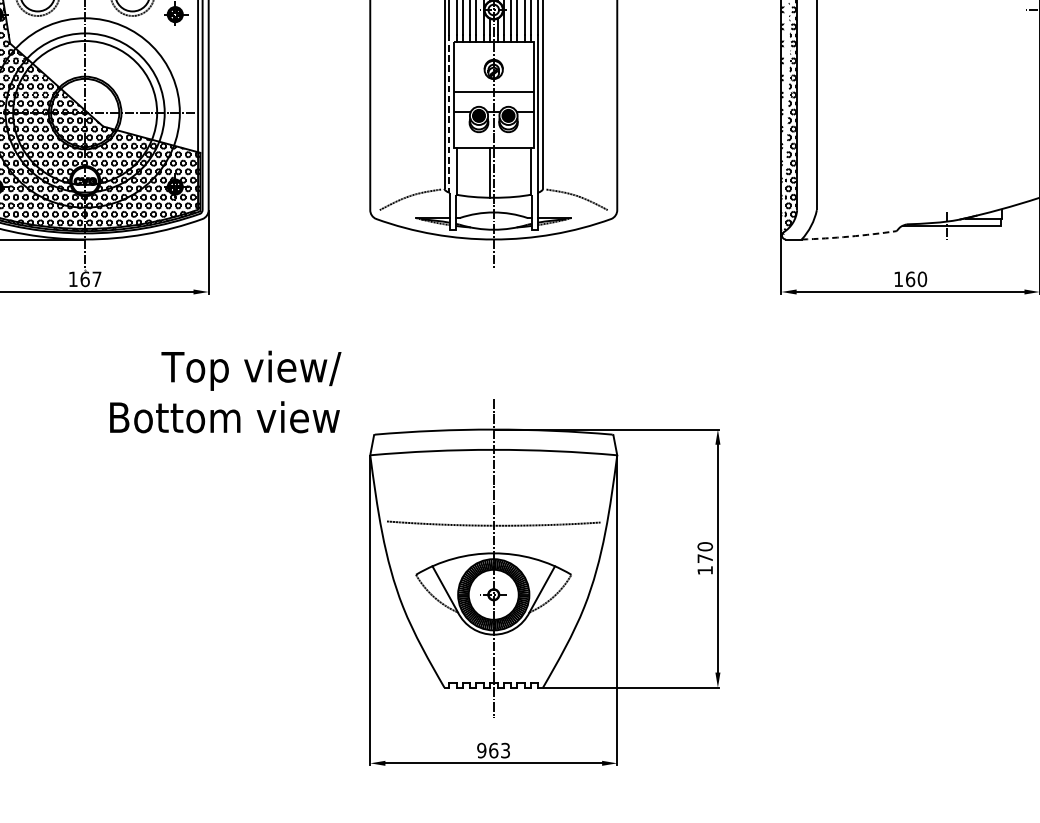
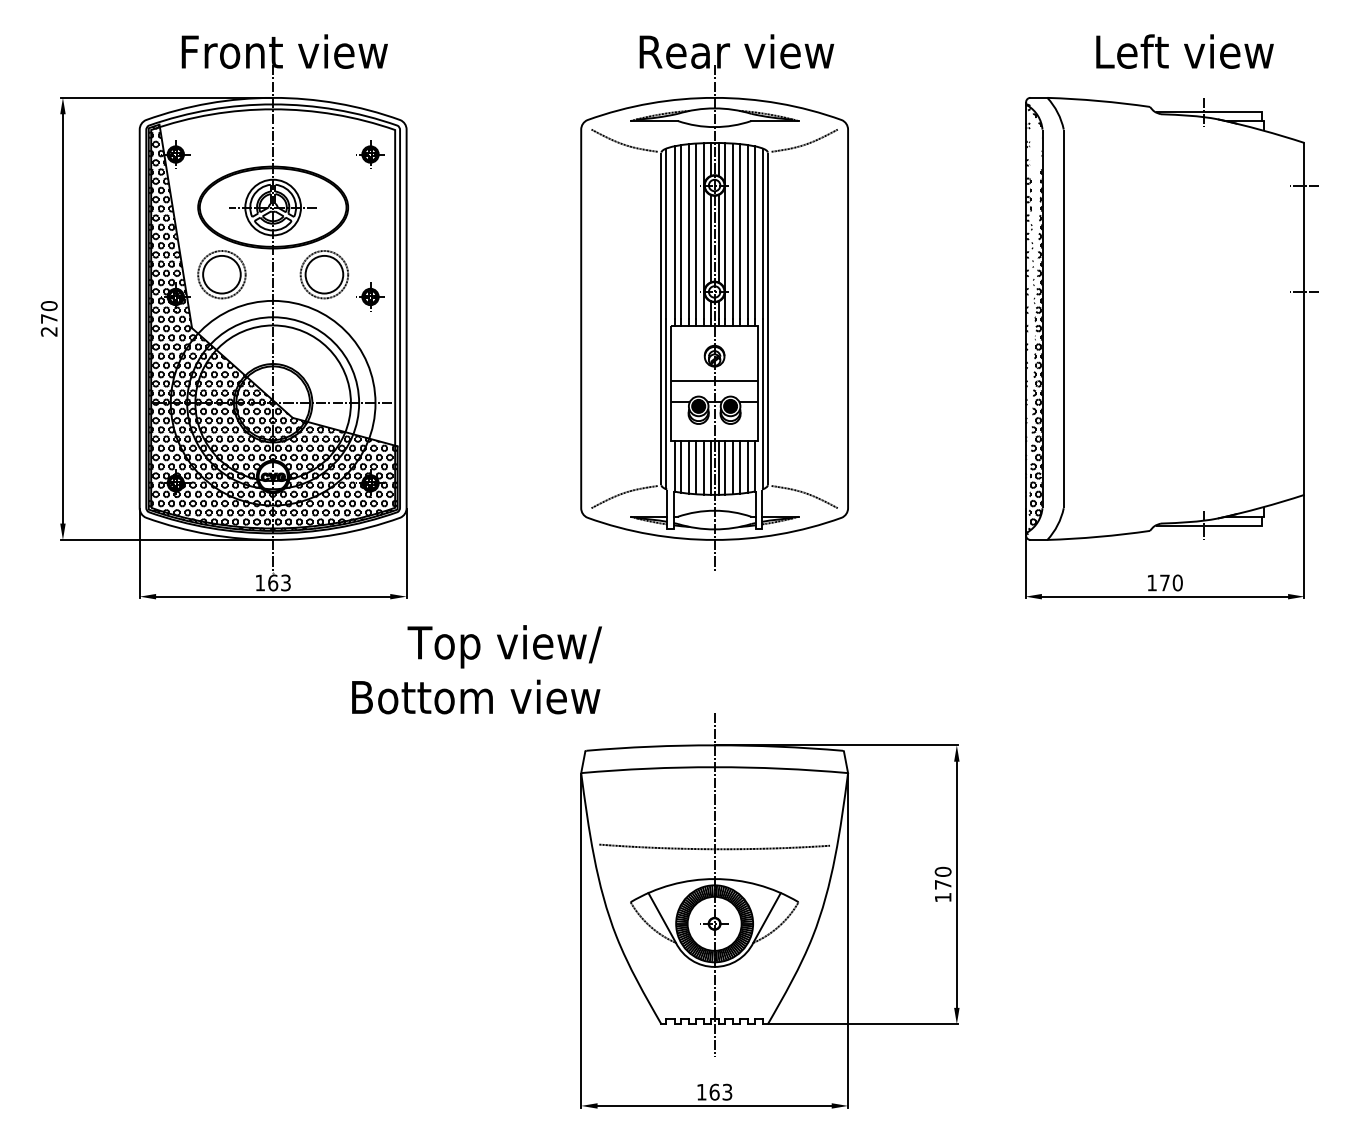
line: (449, 114) -> (666, 404), dashed -> solid
line: (463, 171) -> (681, 466), added
line: (470, 171) -> (689, 466), added
line: (517, 171) -> (740, 466), added
line: (525, 171) -> (748, 466), added
line: (476, 172) -> (695, 467), added
line: (484, 172) -> (704, 467), added
line: (497, 172) -> (718, 467), added
line: (503, 172) -> (725, 467), added
line: (511, 172) -> (733, 467), added
arc: (849, 236) -> (1098, 536), dashed -> solid
text: (96, 278) -> (285, 582), 167 -> 163
text: (911, 278) -> (1165, 582), 160 -> 170
text: (225, 391) -> (476, 669), moved
text: (481, 749) -> (701, 1091), 963 -> 163

